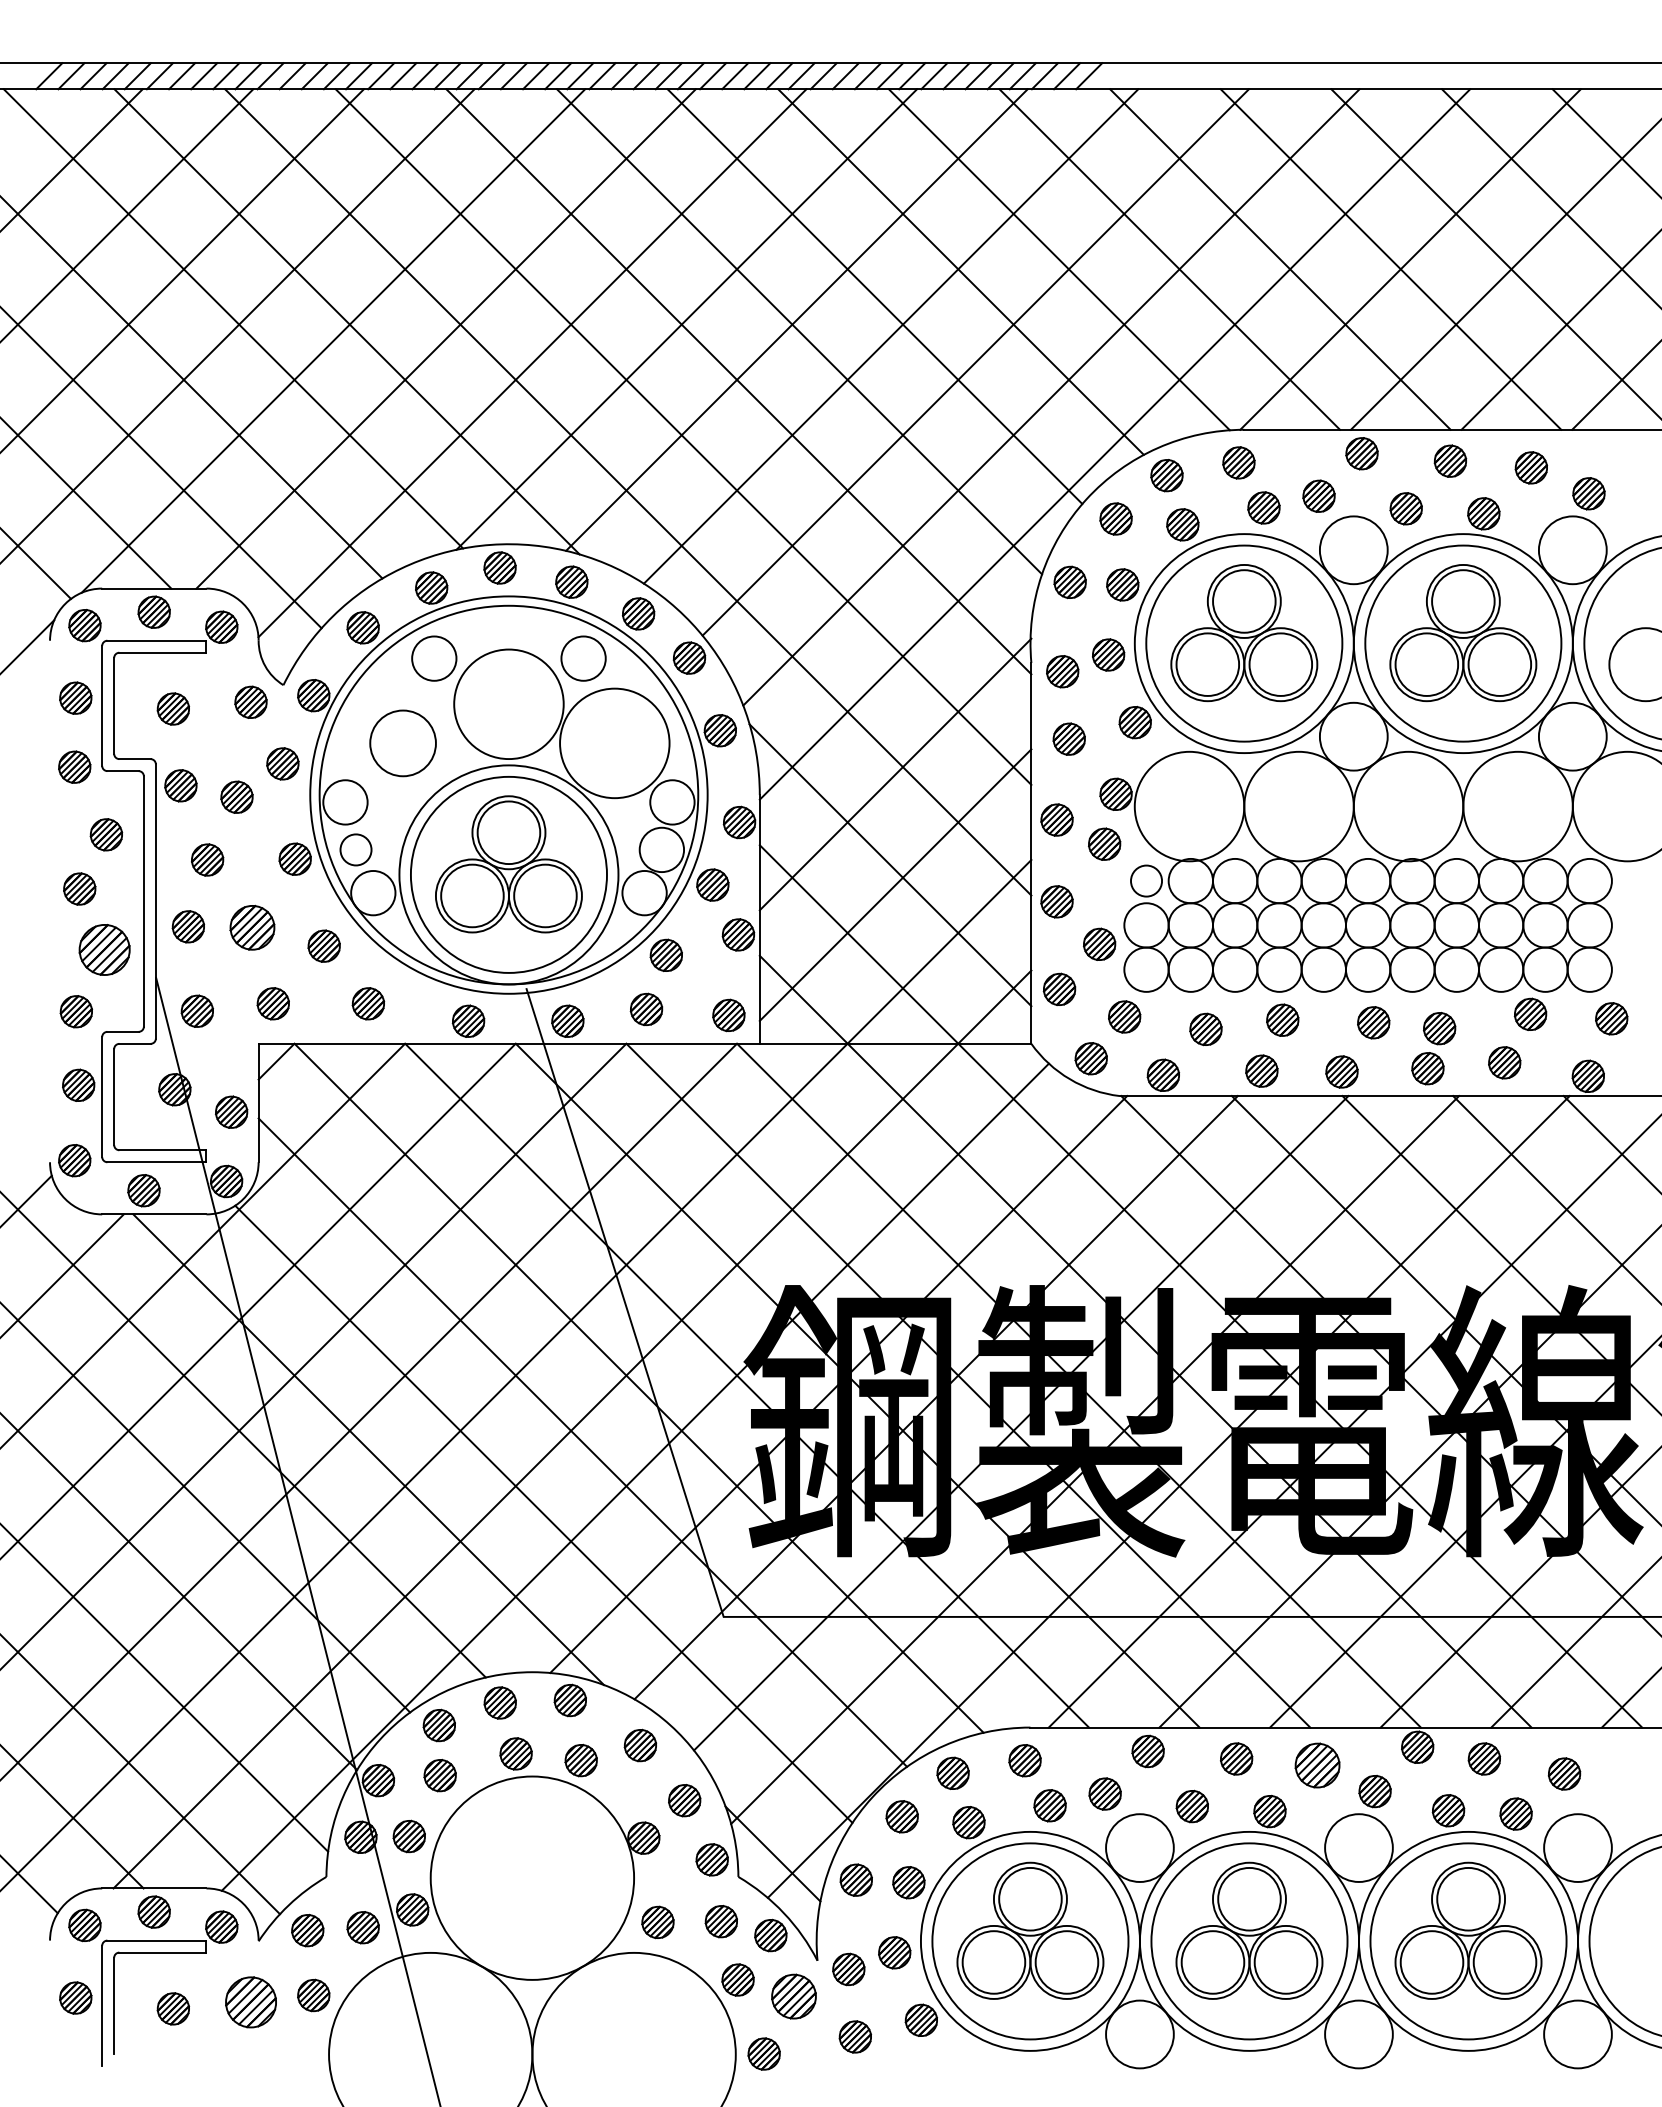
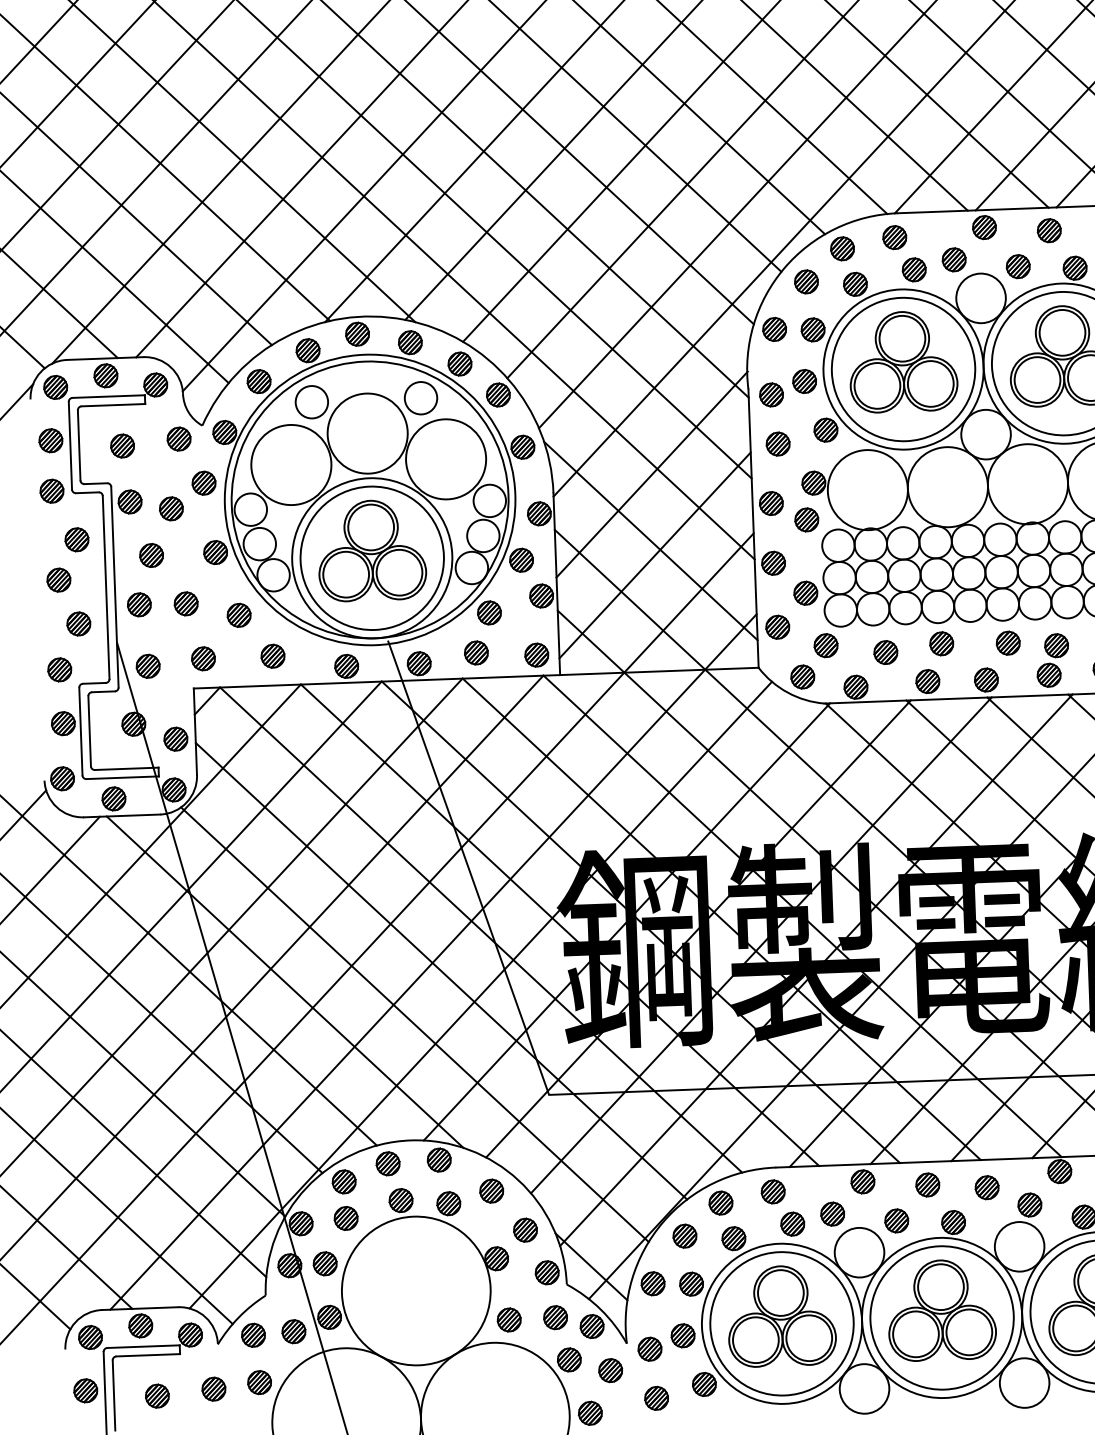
circle: (402, 743) -> (290, 465), size x1.67
circle: (355, 849) -> (259, 543), size x1.43
circle: (1146, 880) -> (838, 545), size x1.43
part: (252, 927) -> (186, 603), size x0.71
part: (104, 949) -> (78, 623), size x0.62
part: (1317, 1765) -> (987, 1187), size x0.71
part: (793, 1996) -> (610, 1370), size x0.71
part: (250, 2001) -> (213, 1388), size x0.62

